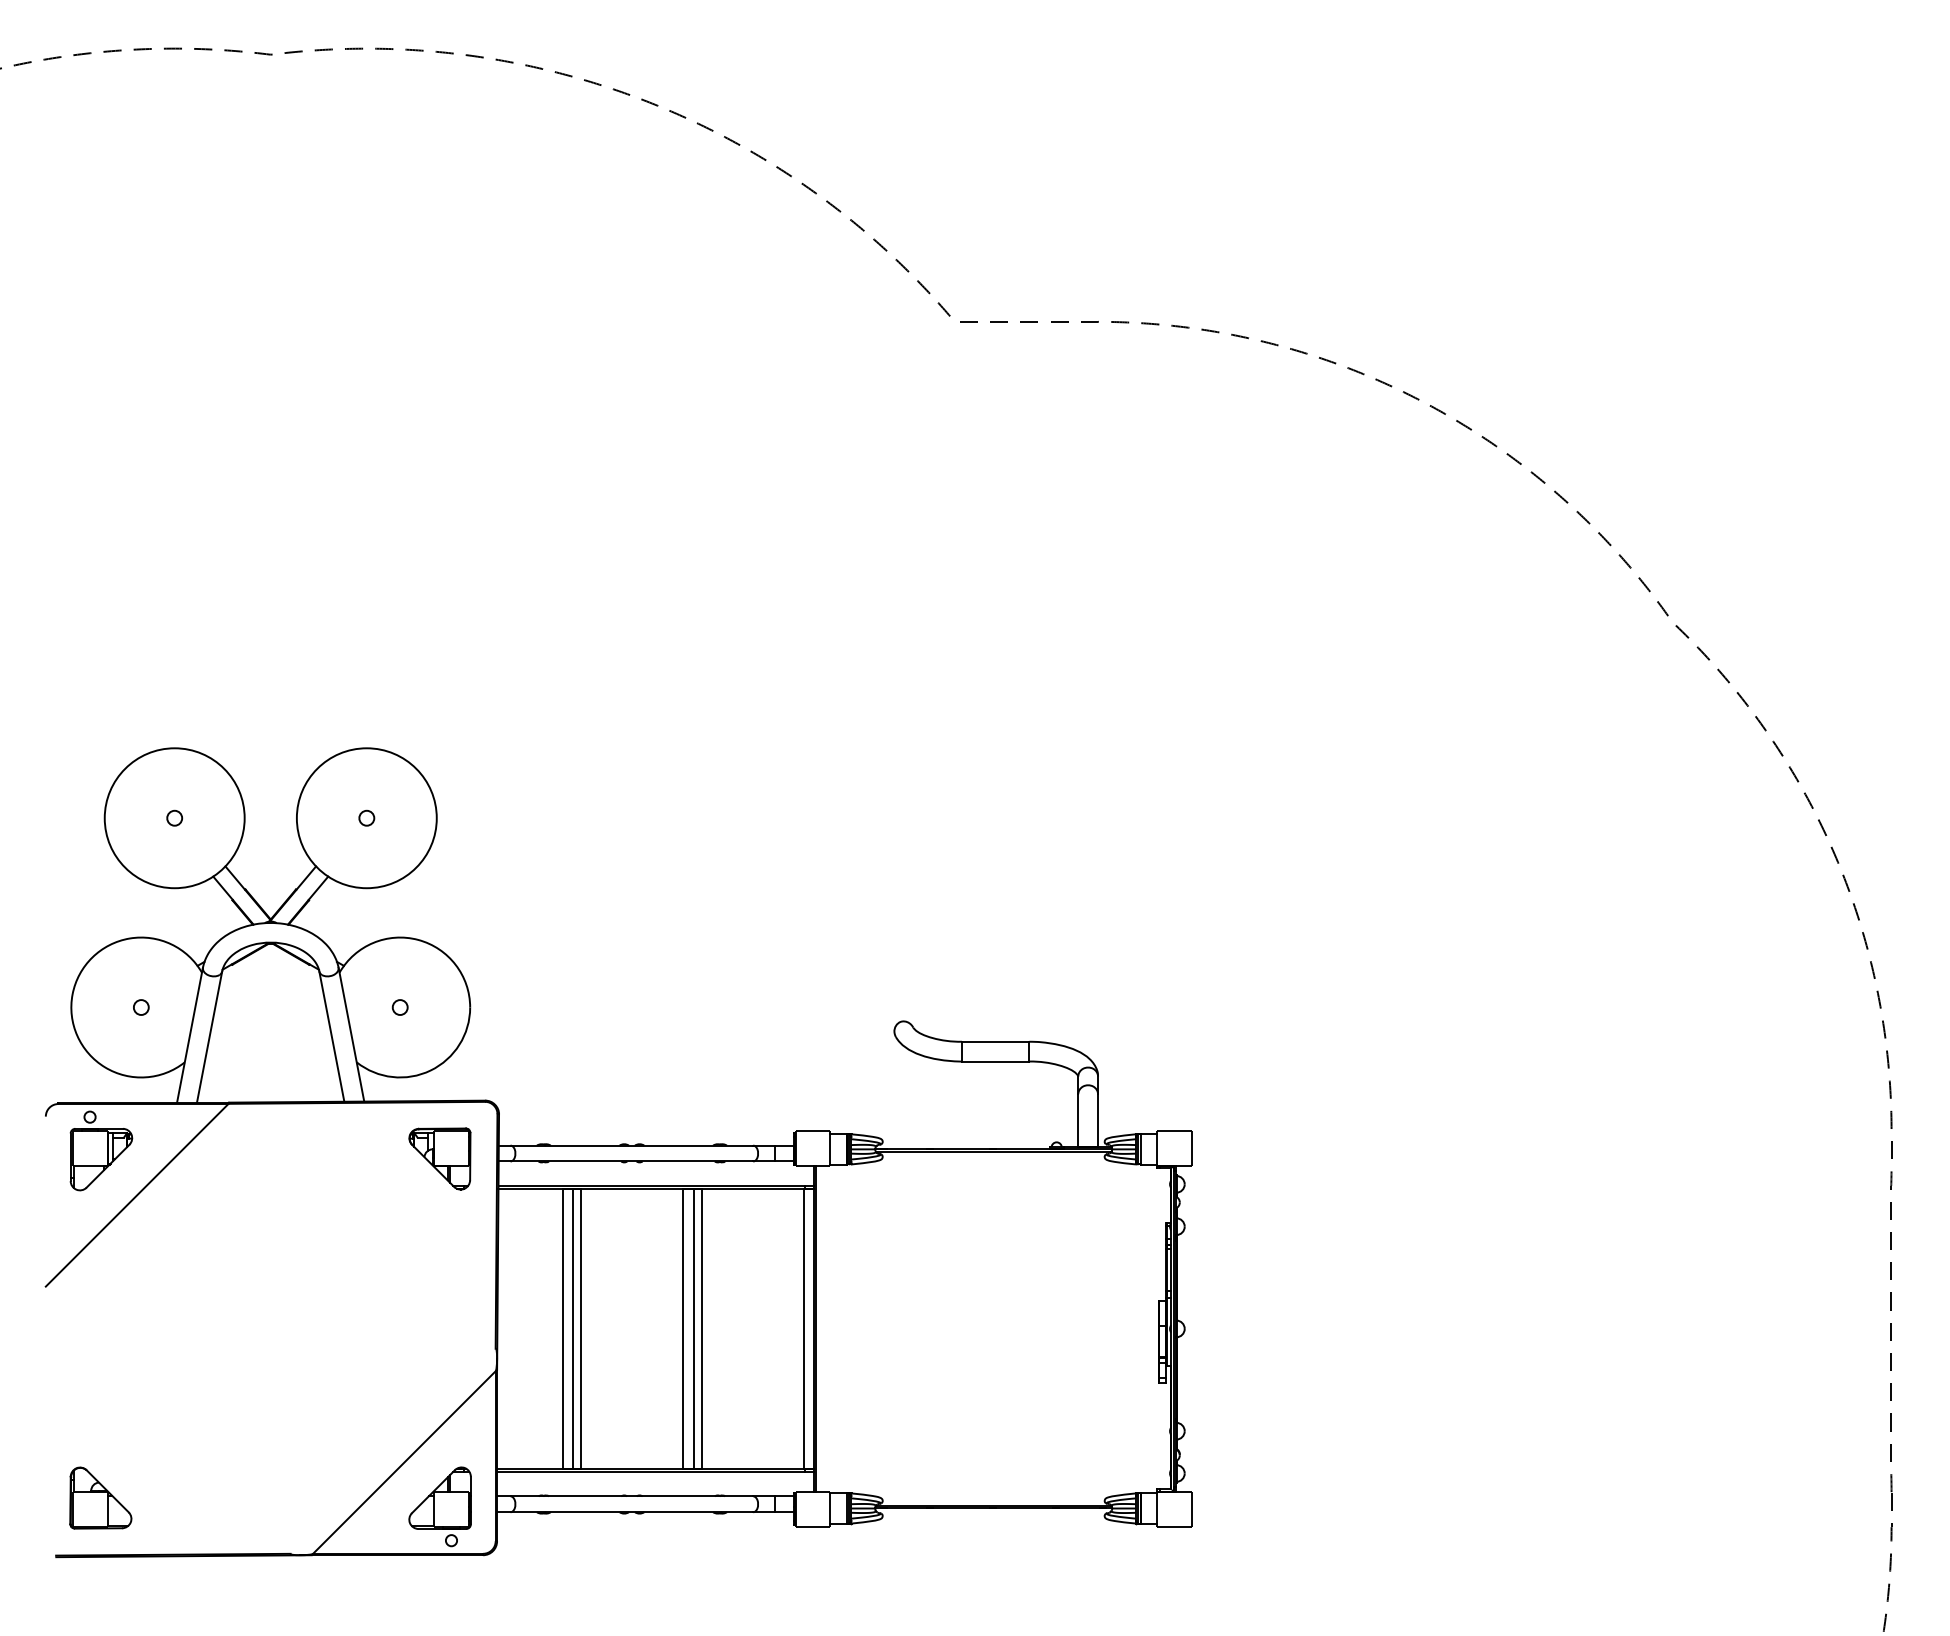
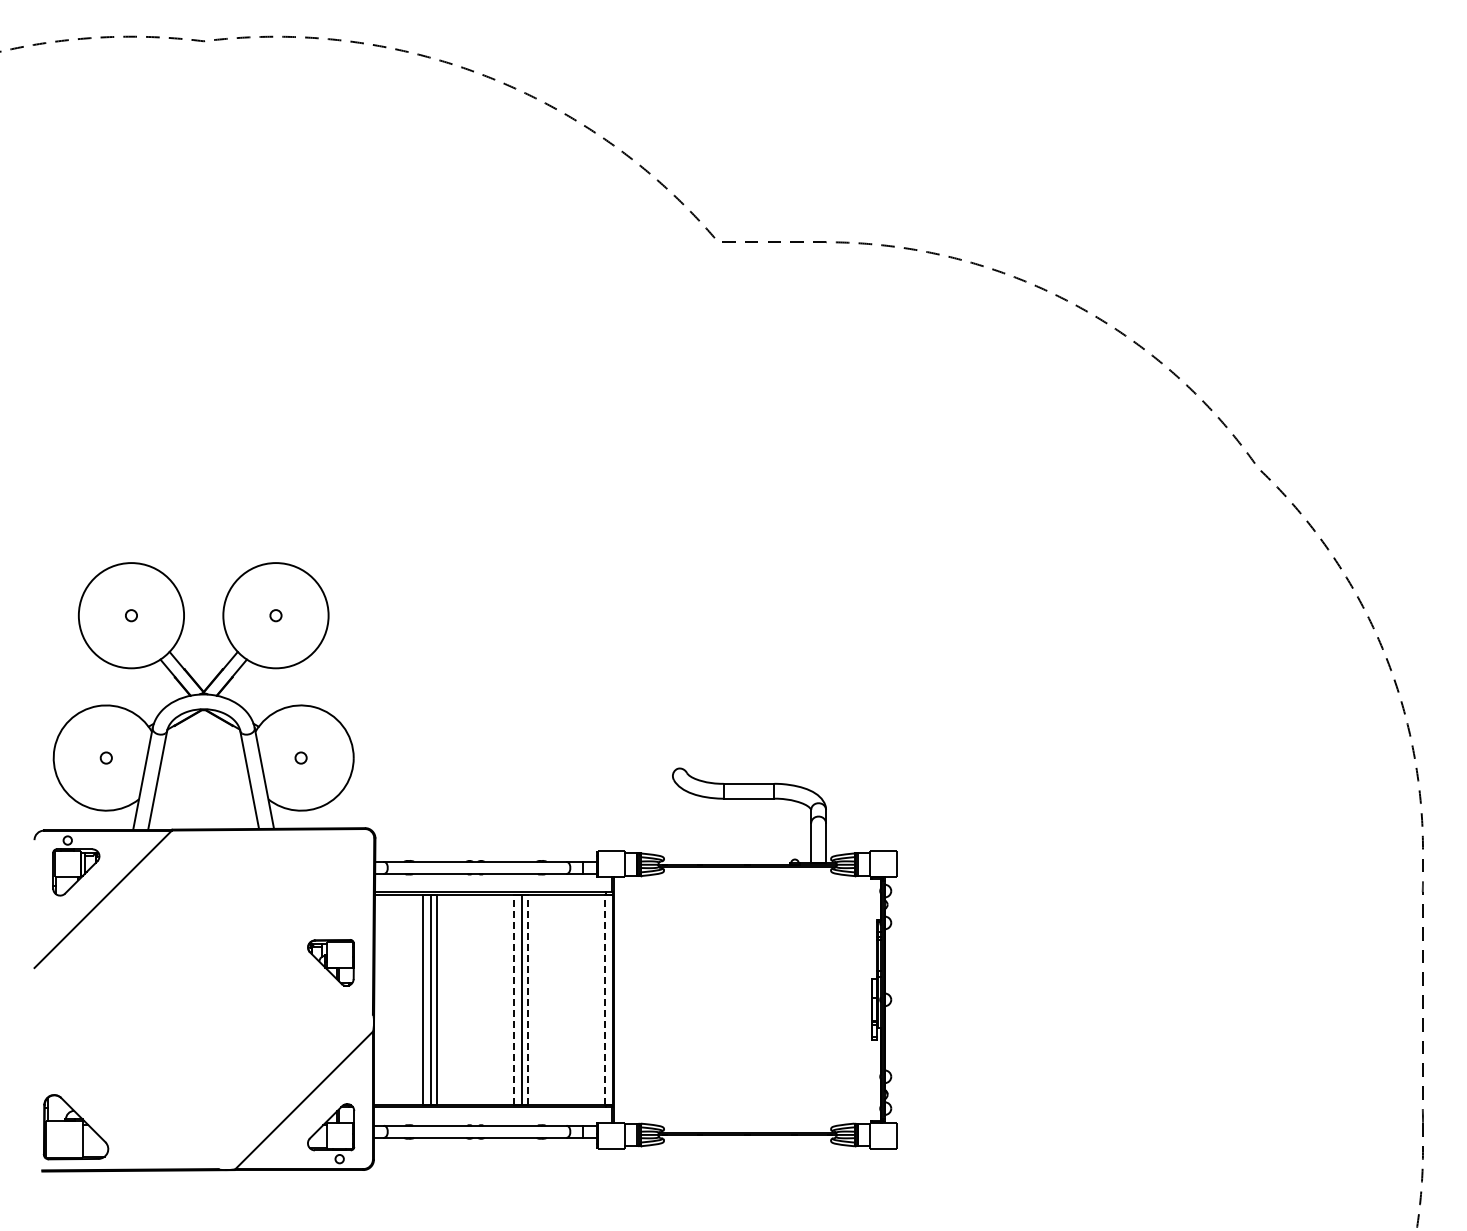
part: (439, 1158) -> (330, 962), moved
line: (683, 1328) -> (514, 999), solid -> dashed
line: (702, 1328) -> (528, 999), solid -> dashed
line: (803, 1328) -> (604, 999), solid -> dashed
part: (100, 1497) -> (75, 1126), size x1.4

